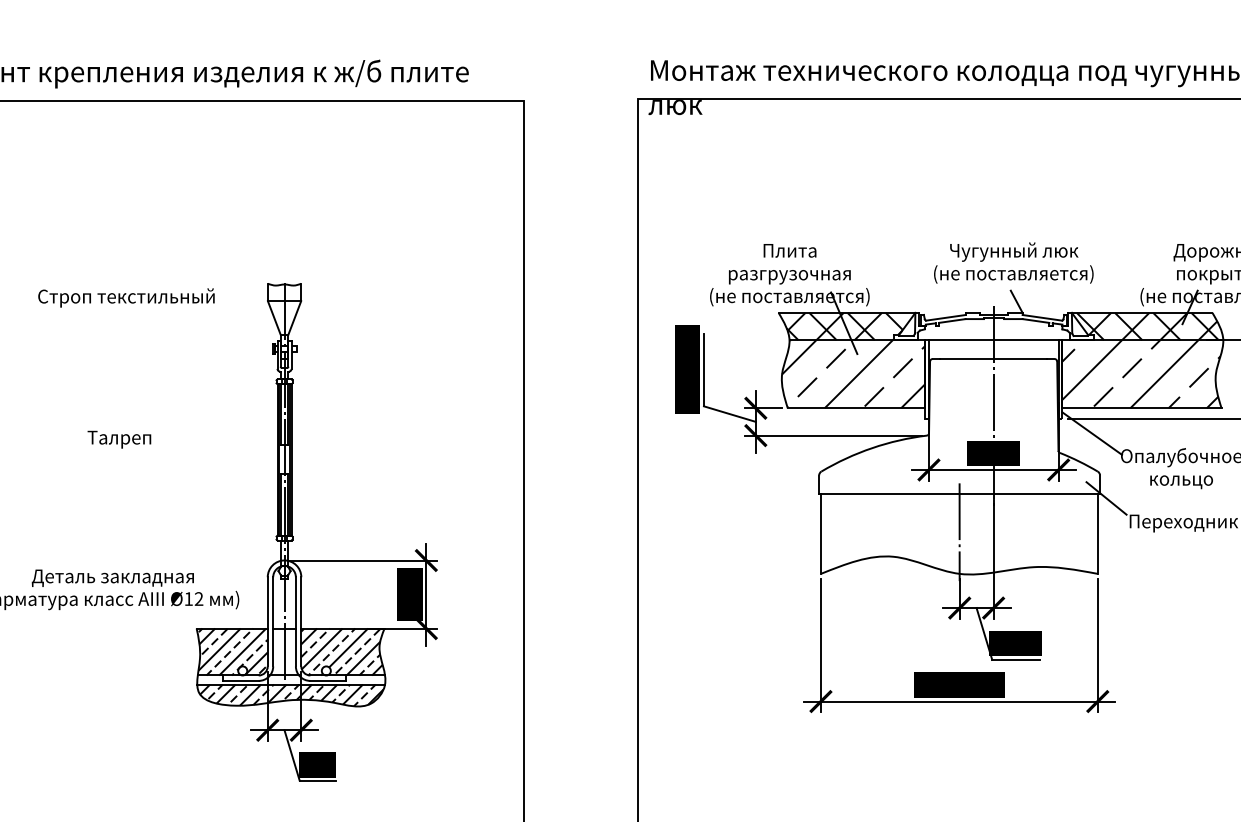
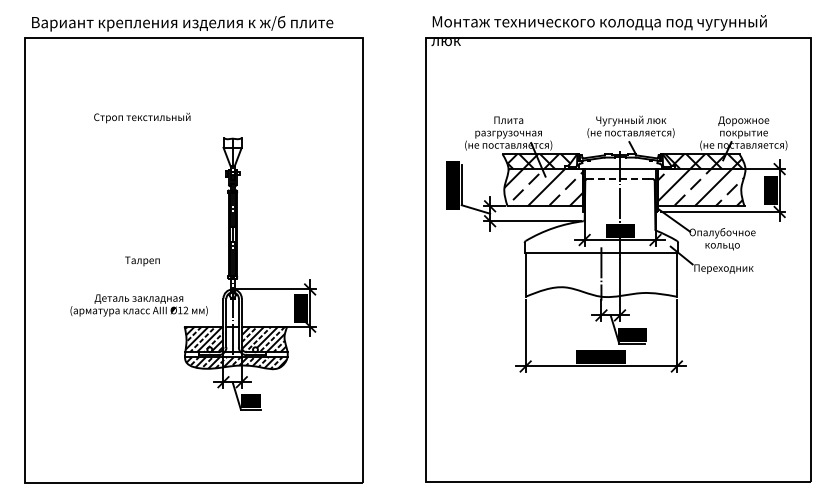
text: (126, 296) -> (142, 117), moved
line: (992, 359) -> (619, 179), solid -> dashed
text: (119, 439) -> (142, 261), moved

